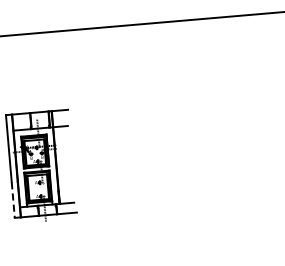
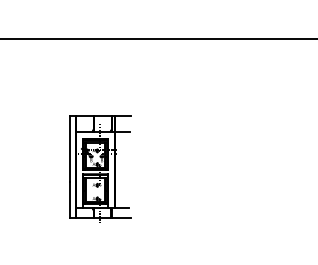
line: (12, 200) -> (69, 200), dashed -> solid

